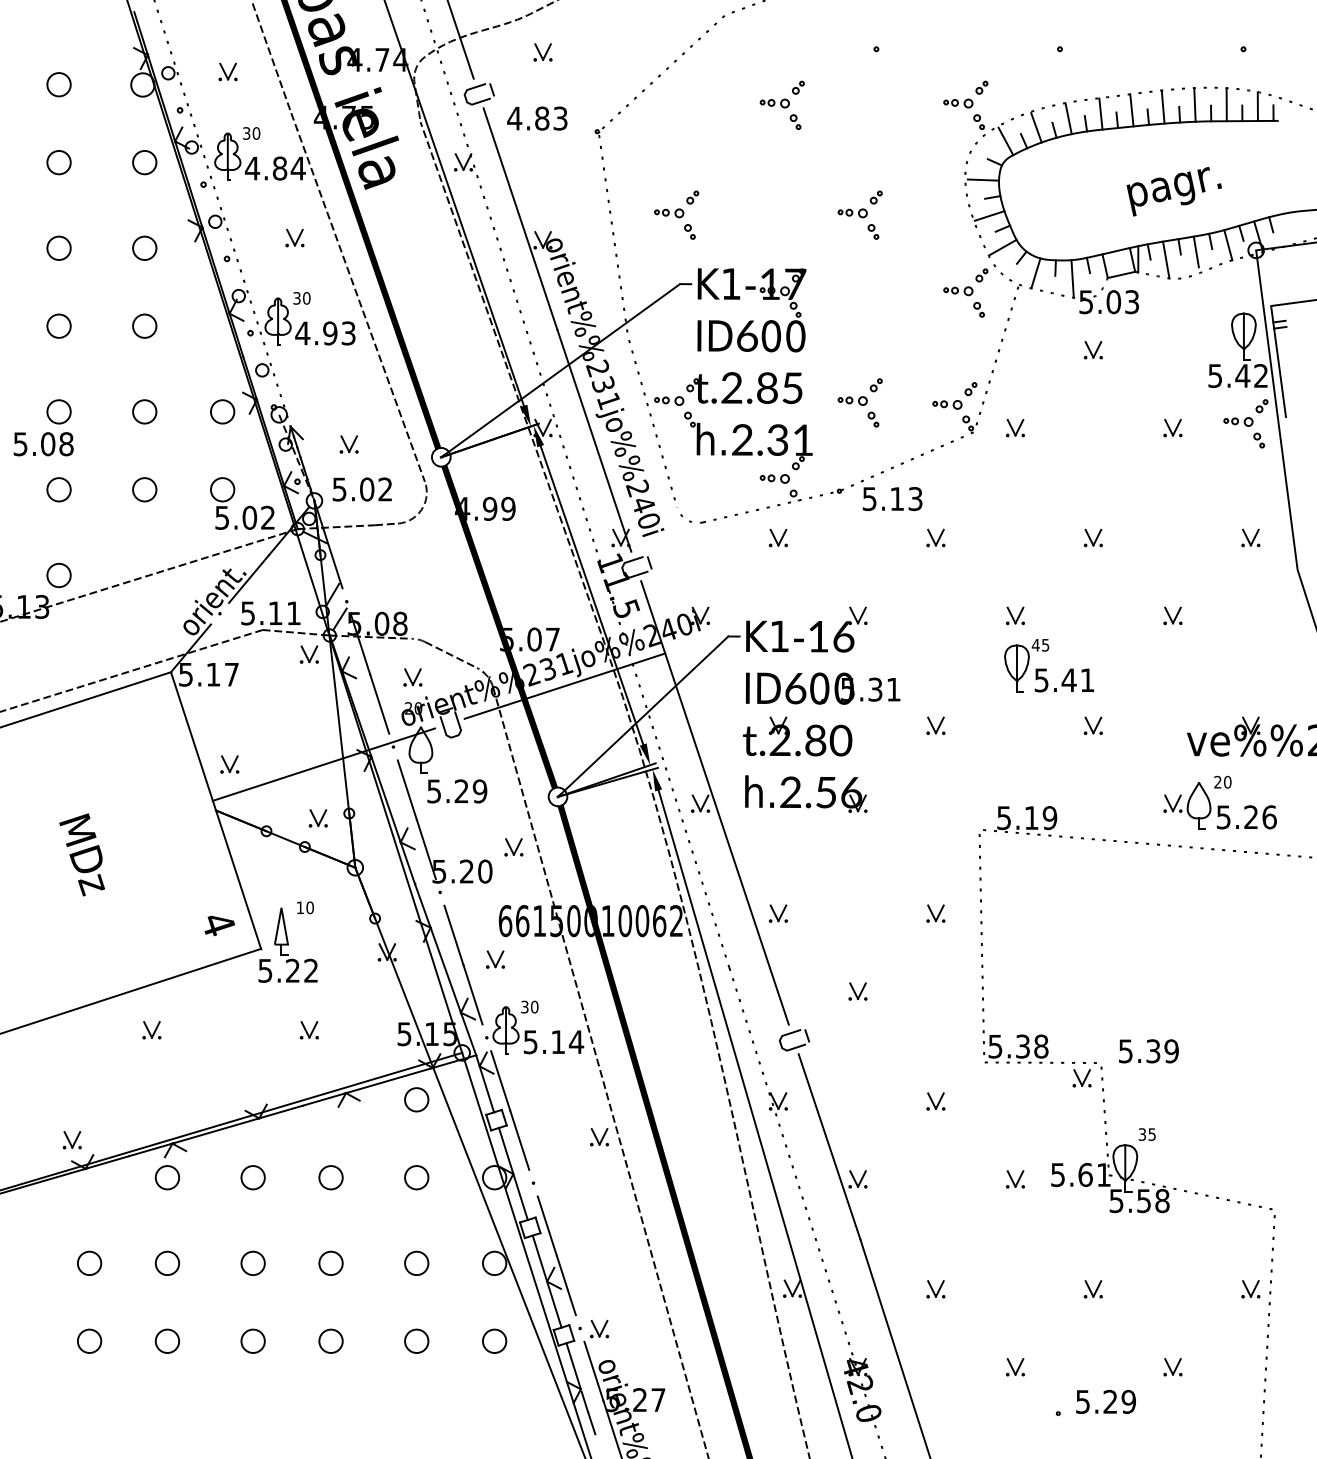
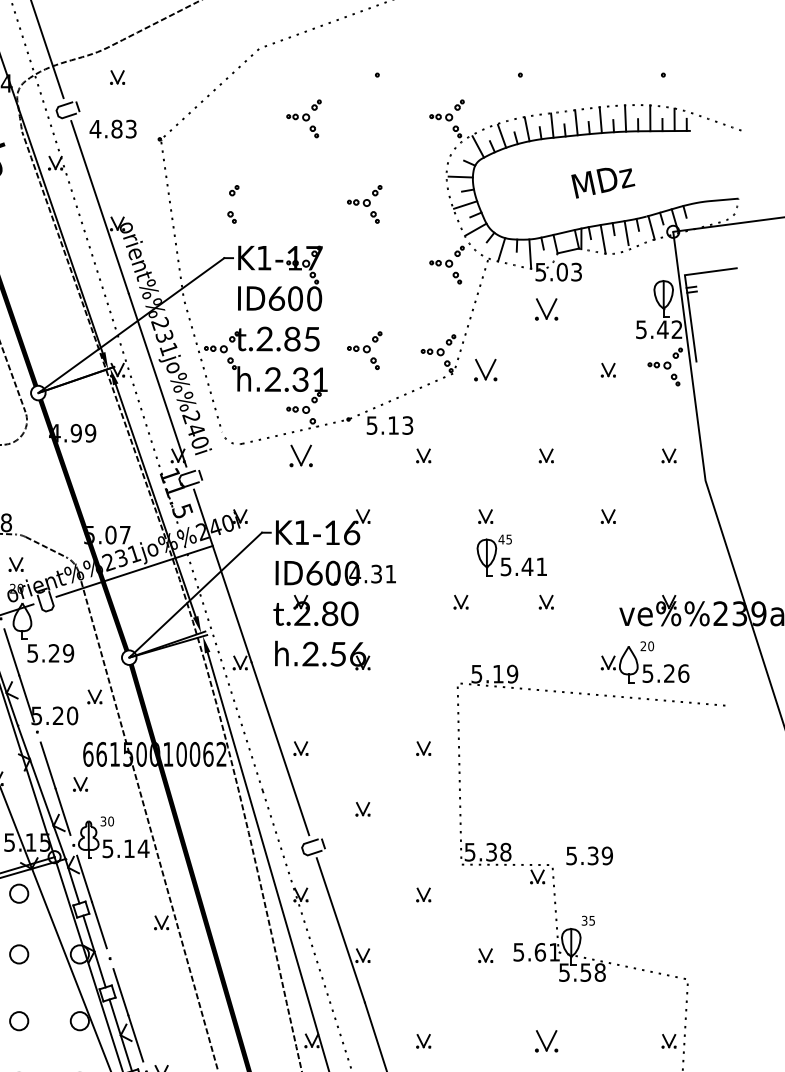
text: (1173, 191) -> (608, 185), pagr. -> MDz
part: (669, 213) -> (216, 203), removed
part: (1092, 350) -> (545, 309), size x1.6
part: (1015, 428) -> (485, 370), size x1.6
part: (777, 537) -> (300, 455), size x1.6
text: (847, 689) -> (354, 574), 5.31 -> 4.31
part: (935, 725) -> (460, 602), moved
part: (1092, 1289) -> (545, 1041), size x1.6

